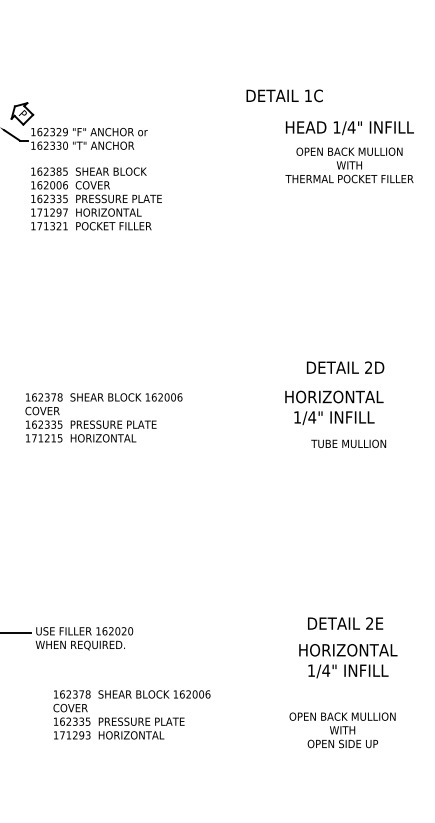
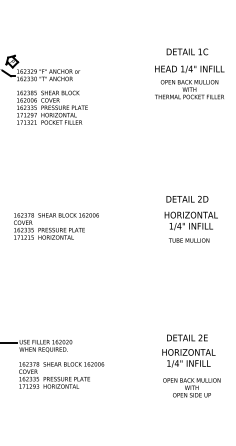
text: (284, 95) -> (187, 51), moved
text: (332, 406) -> (190, 220), moved
text: (131, 714) -> (61, 375), moved
text: (342, 729) -> (191, 387), moved

